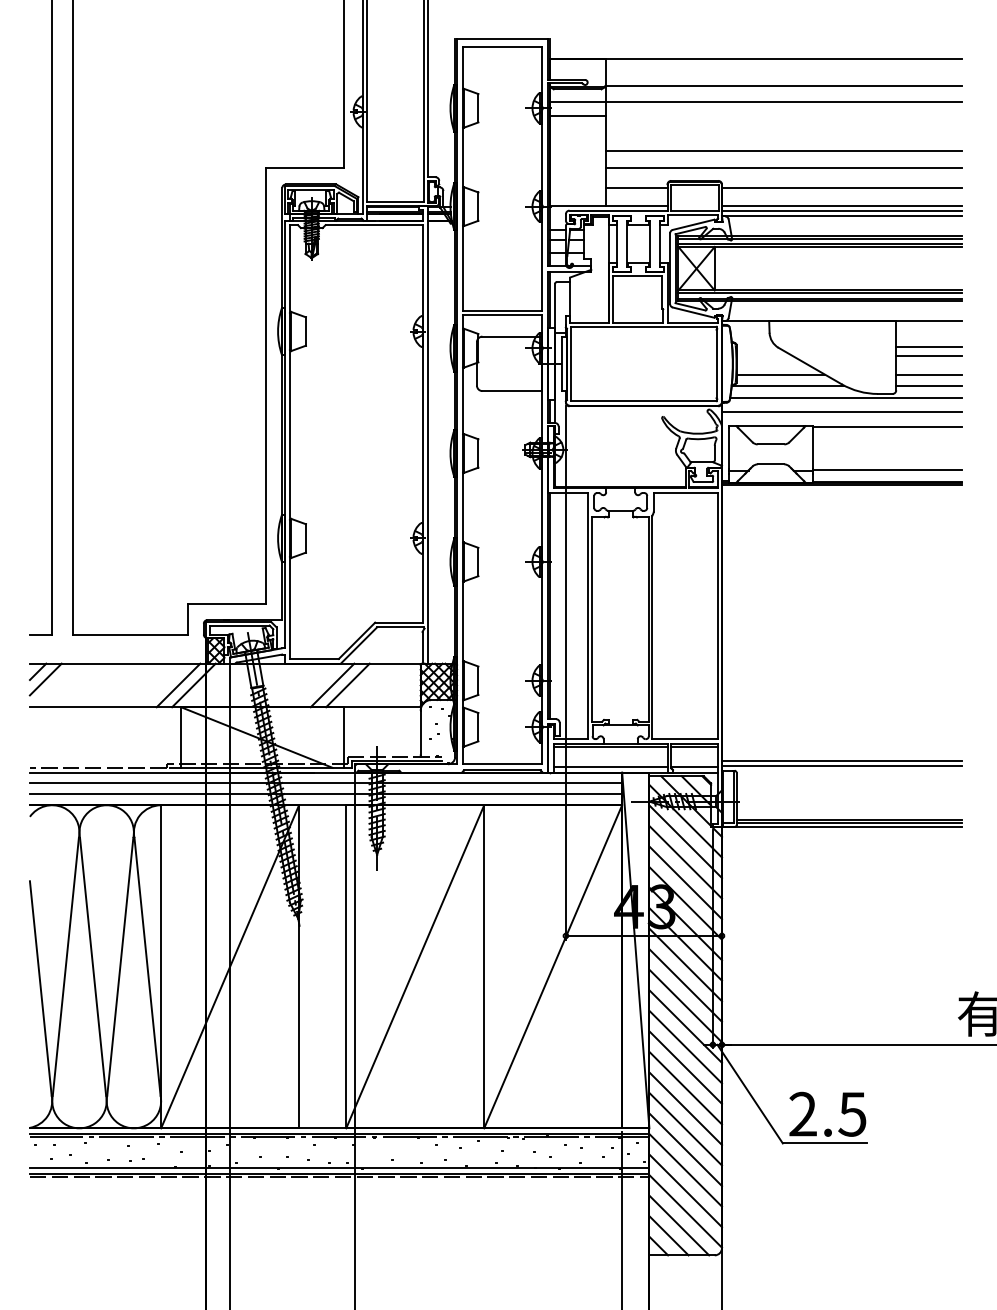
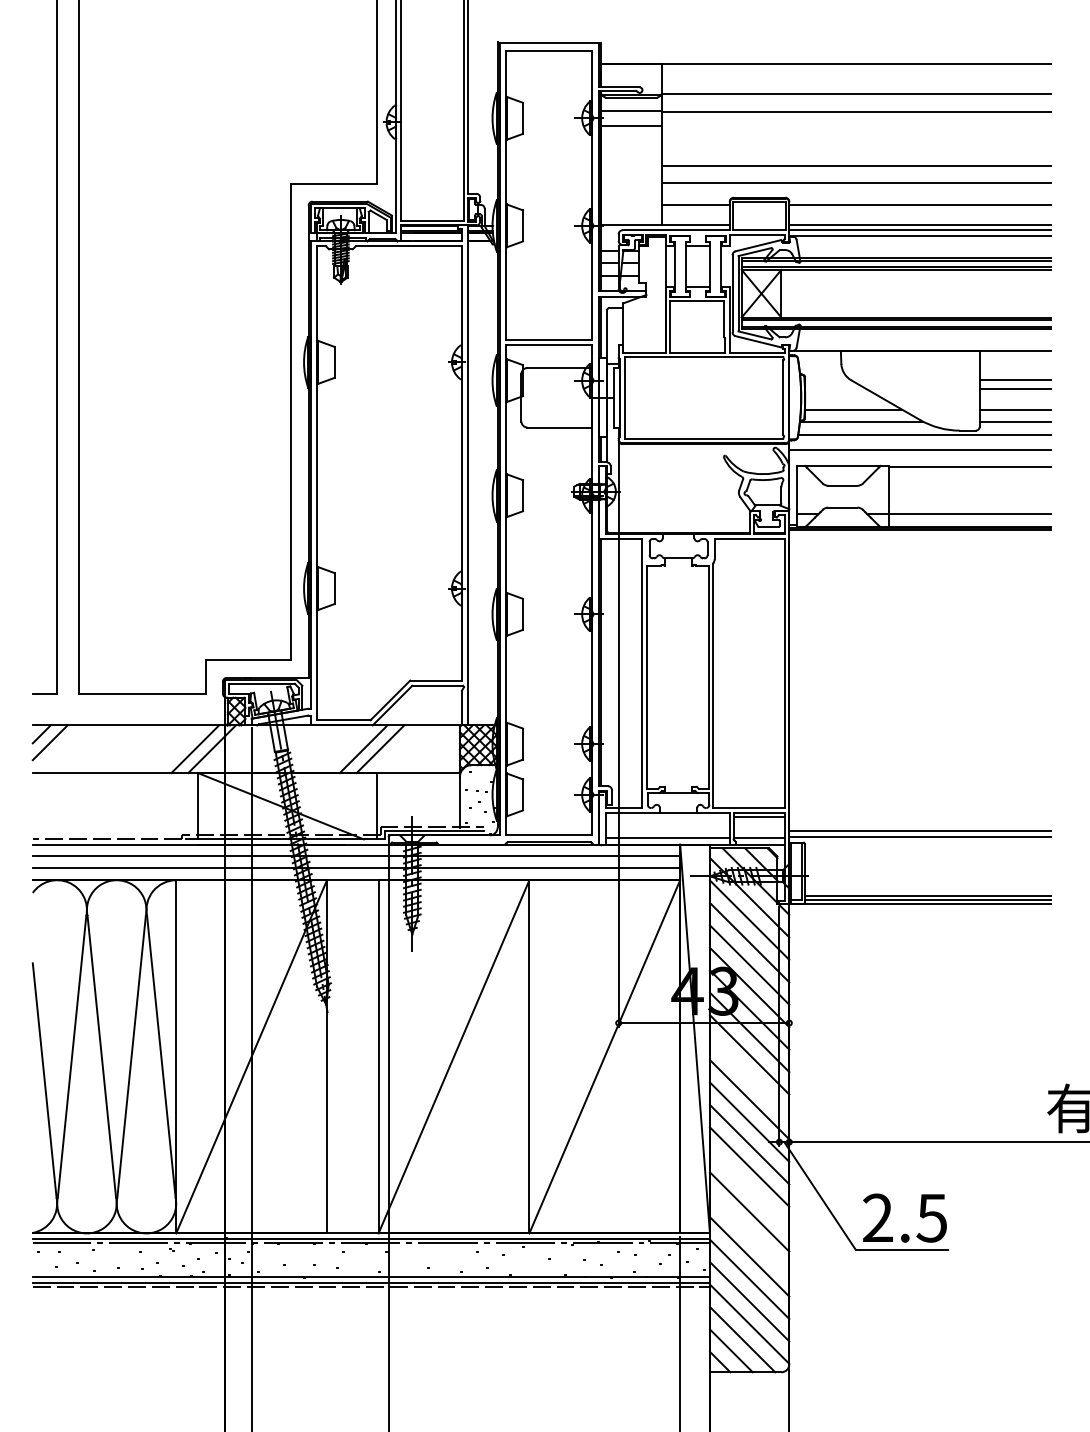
line: (610, 746) -> (667, 816), removed
line: (685, 984) -> (749, 1076), removed
line: (685, 1088) -> (749, 1189), removed
line: (685, 1129) -> (749, 1234), removed

